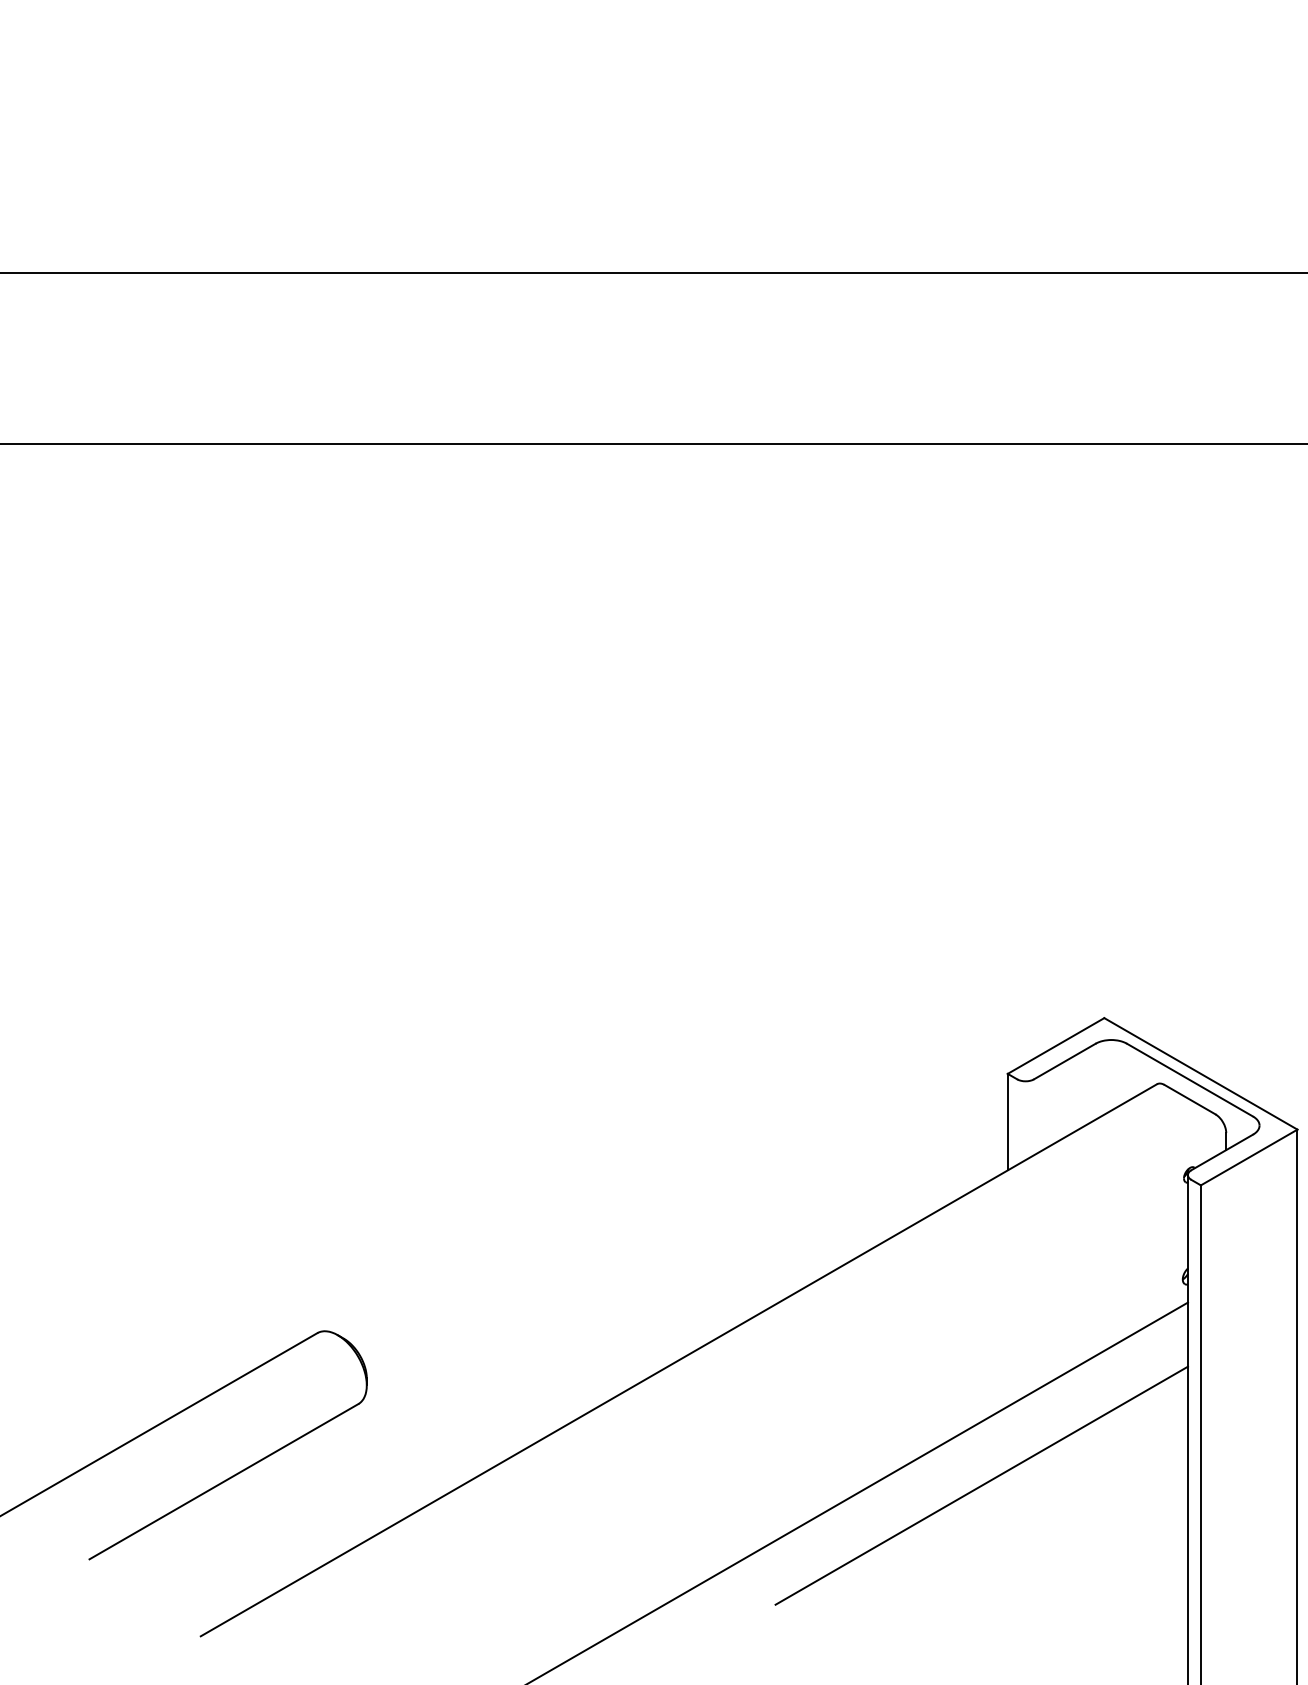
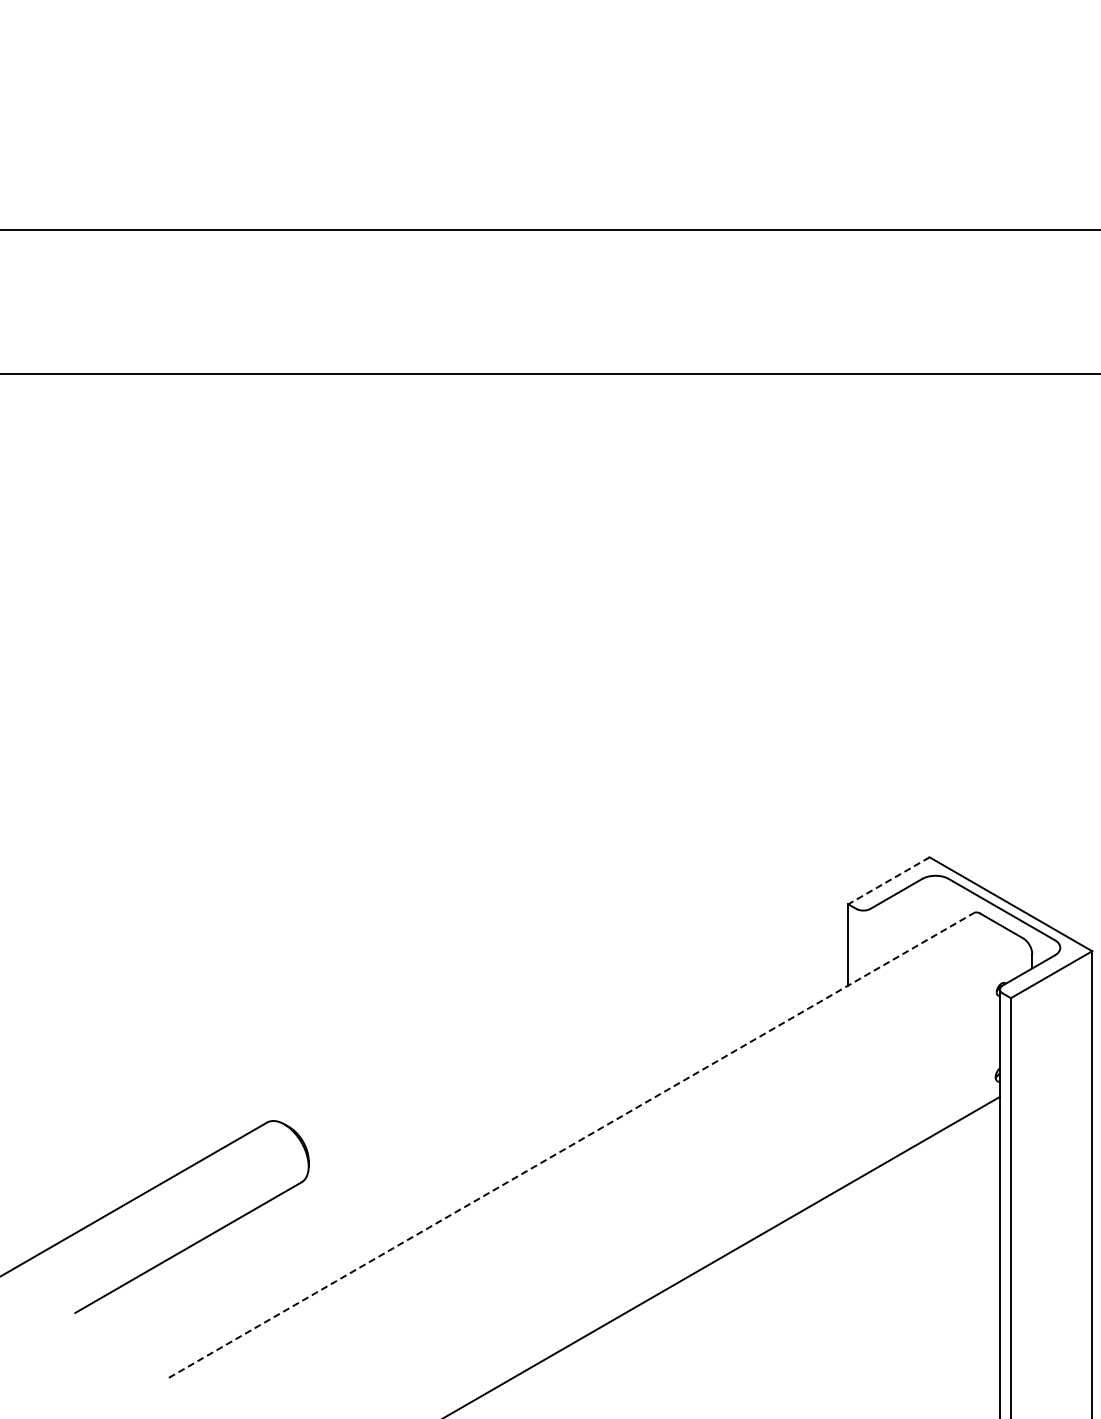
line: (1055, 1045) -> (888, 880), solid -> dashed
line: (678, 1360) -> (571, 1145), solid -> dashed
line: (981, 1485) -> (826, 1250), removed

